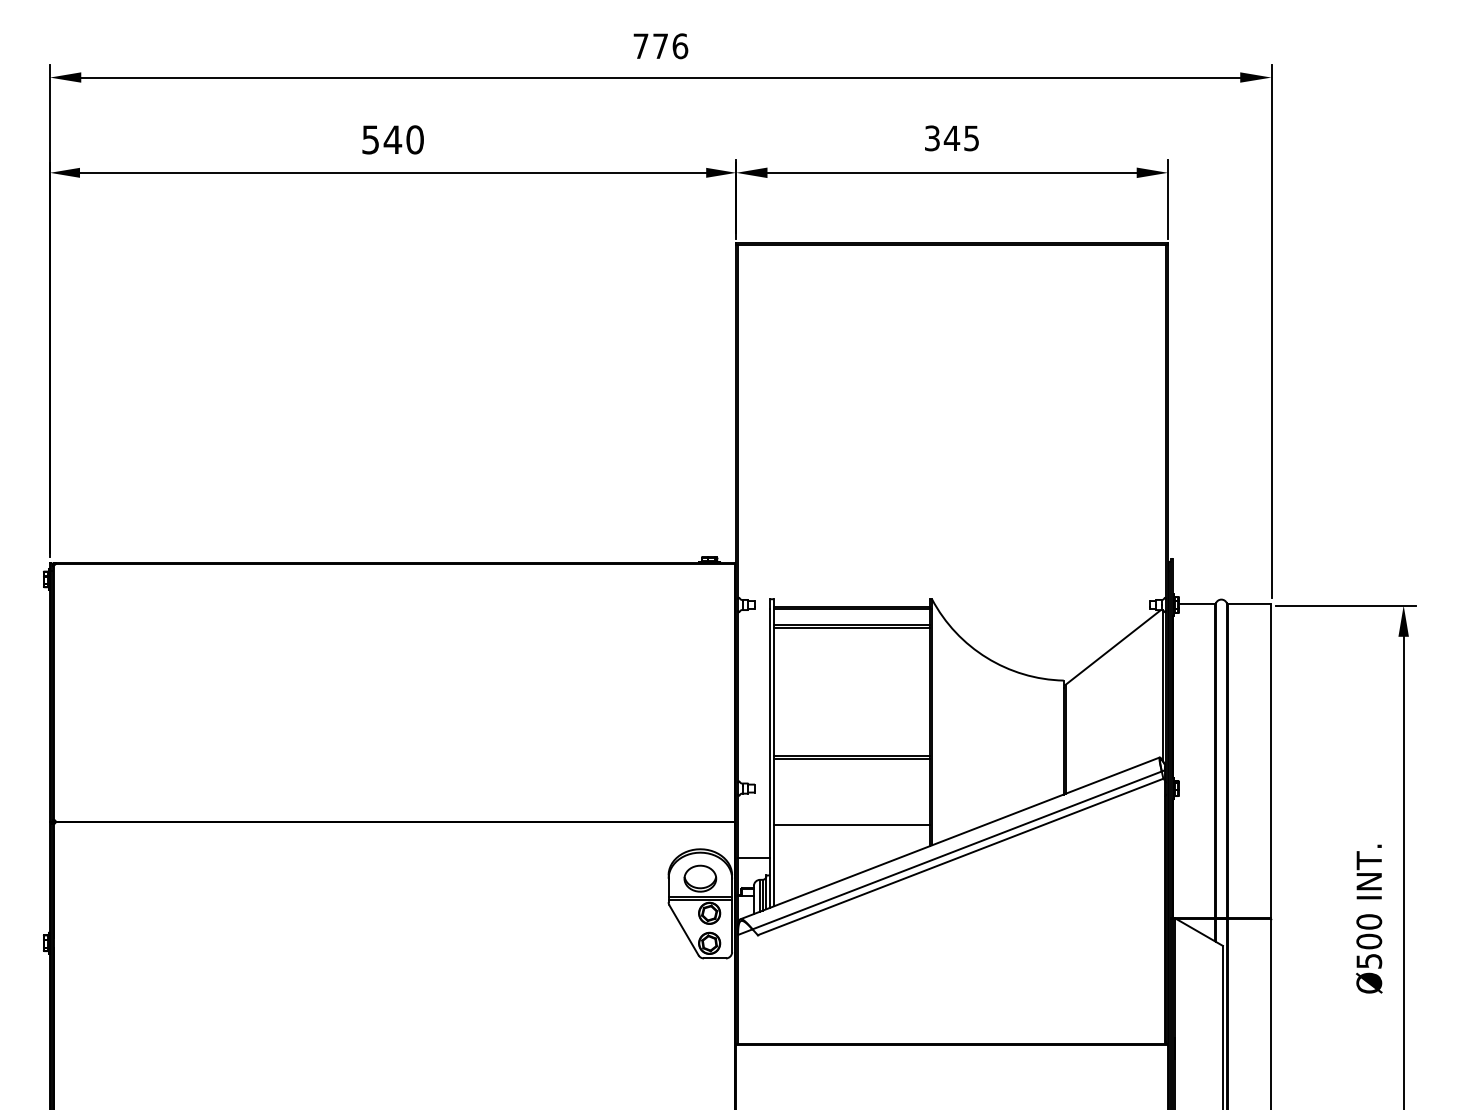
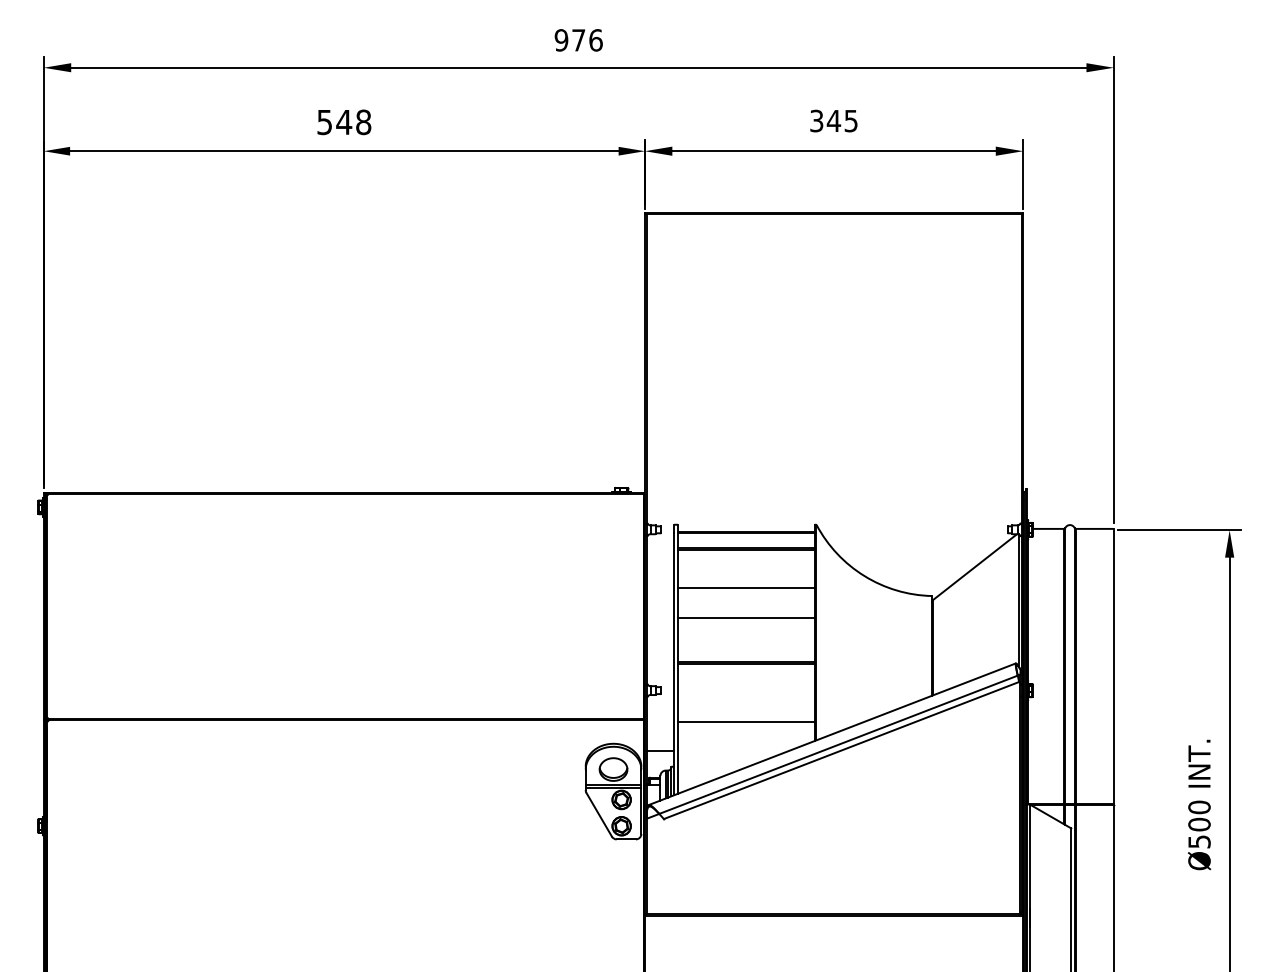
text: (640, 46) -> (561, 40), 776 -> 976
text: (414, 140) -> (363, 122), 540 -> 548
line: (851, 671) -> (745, 588), added
line: (851, 705) -> (745, 617), added

